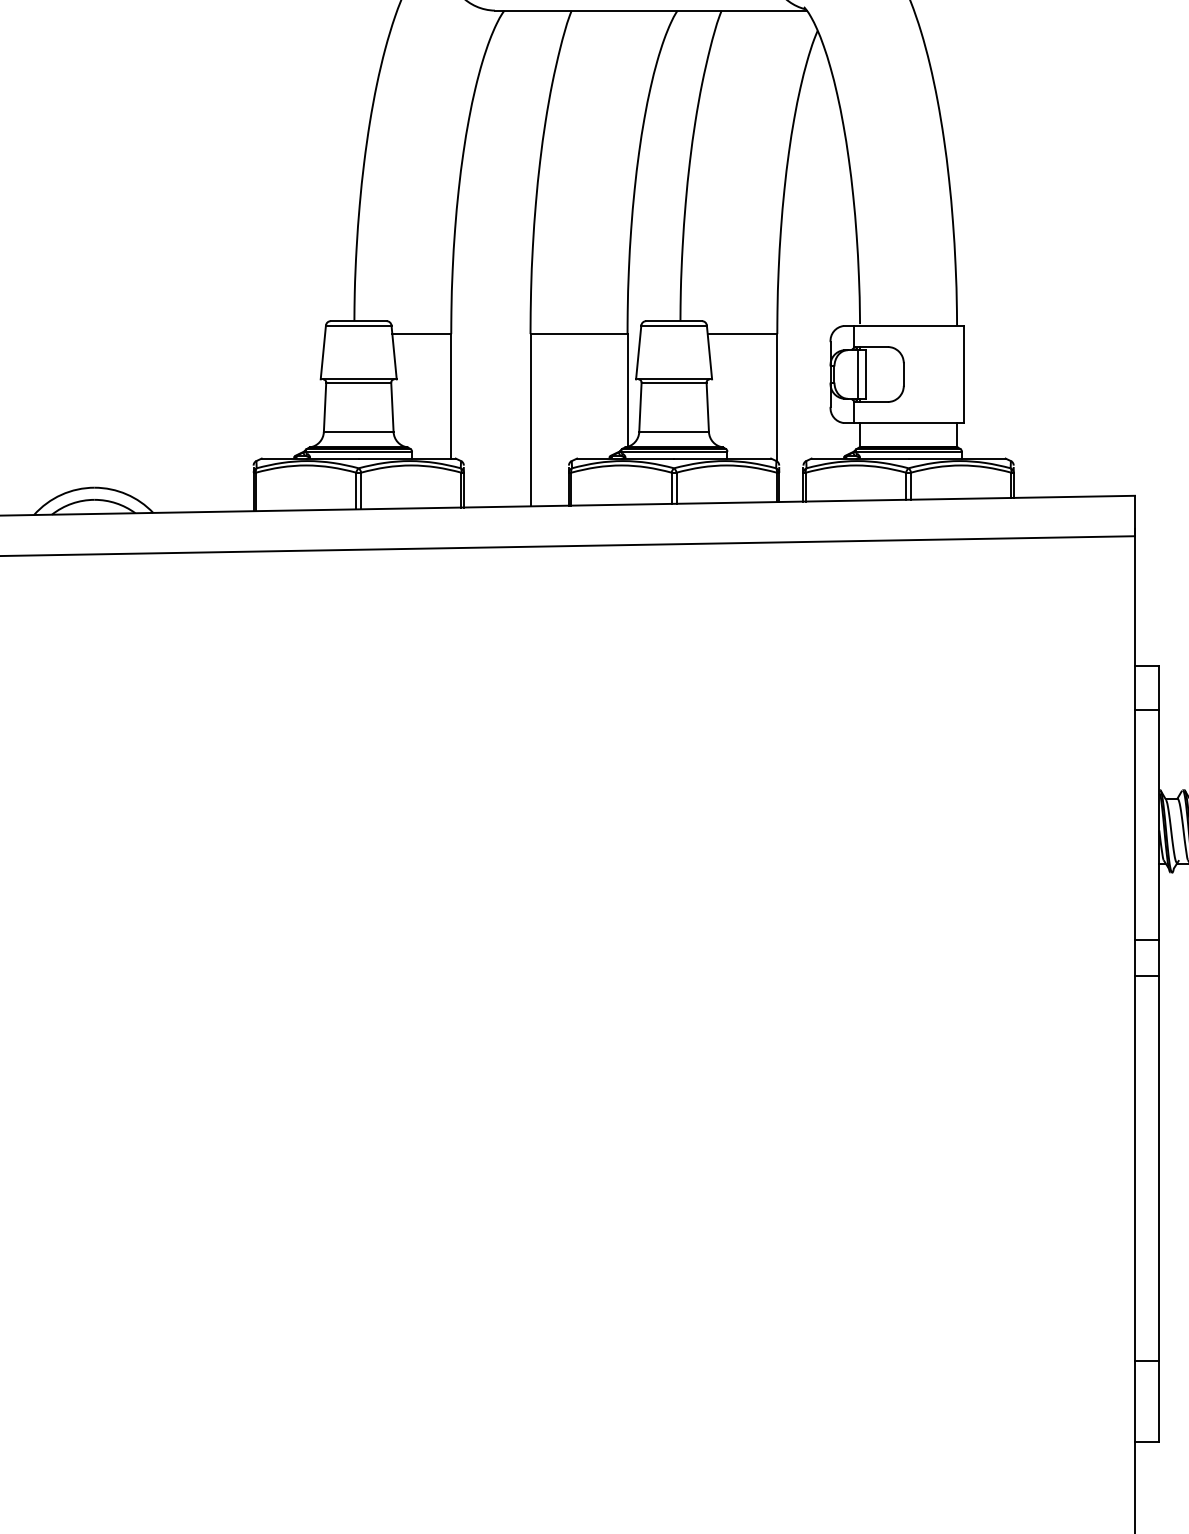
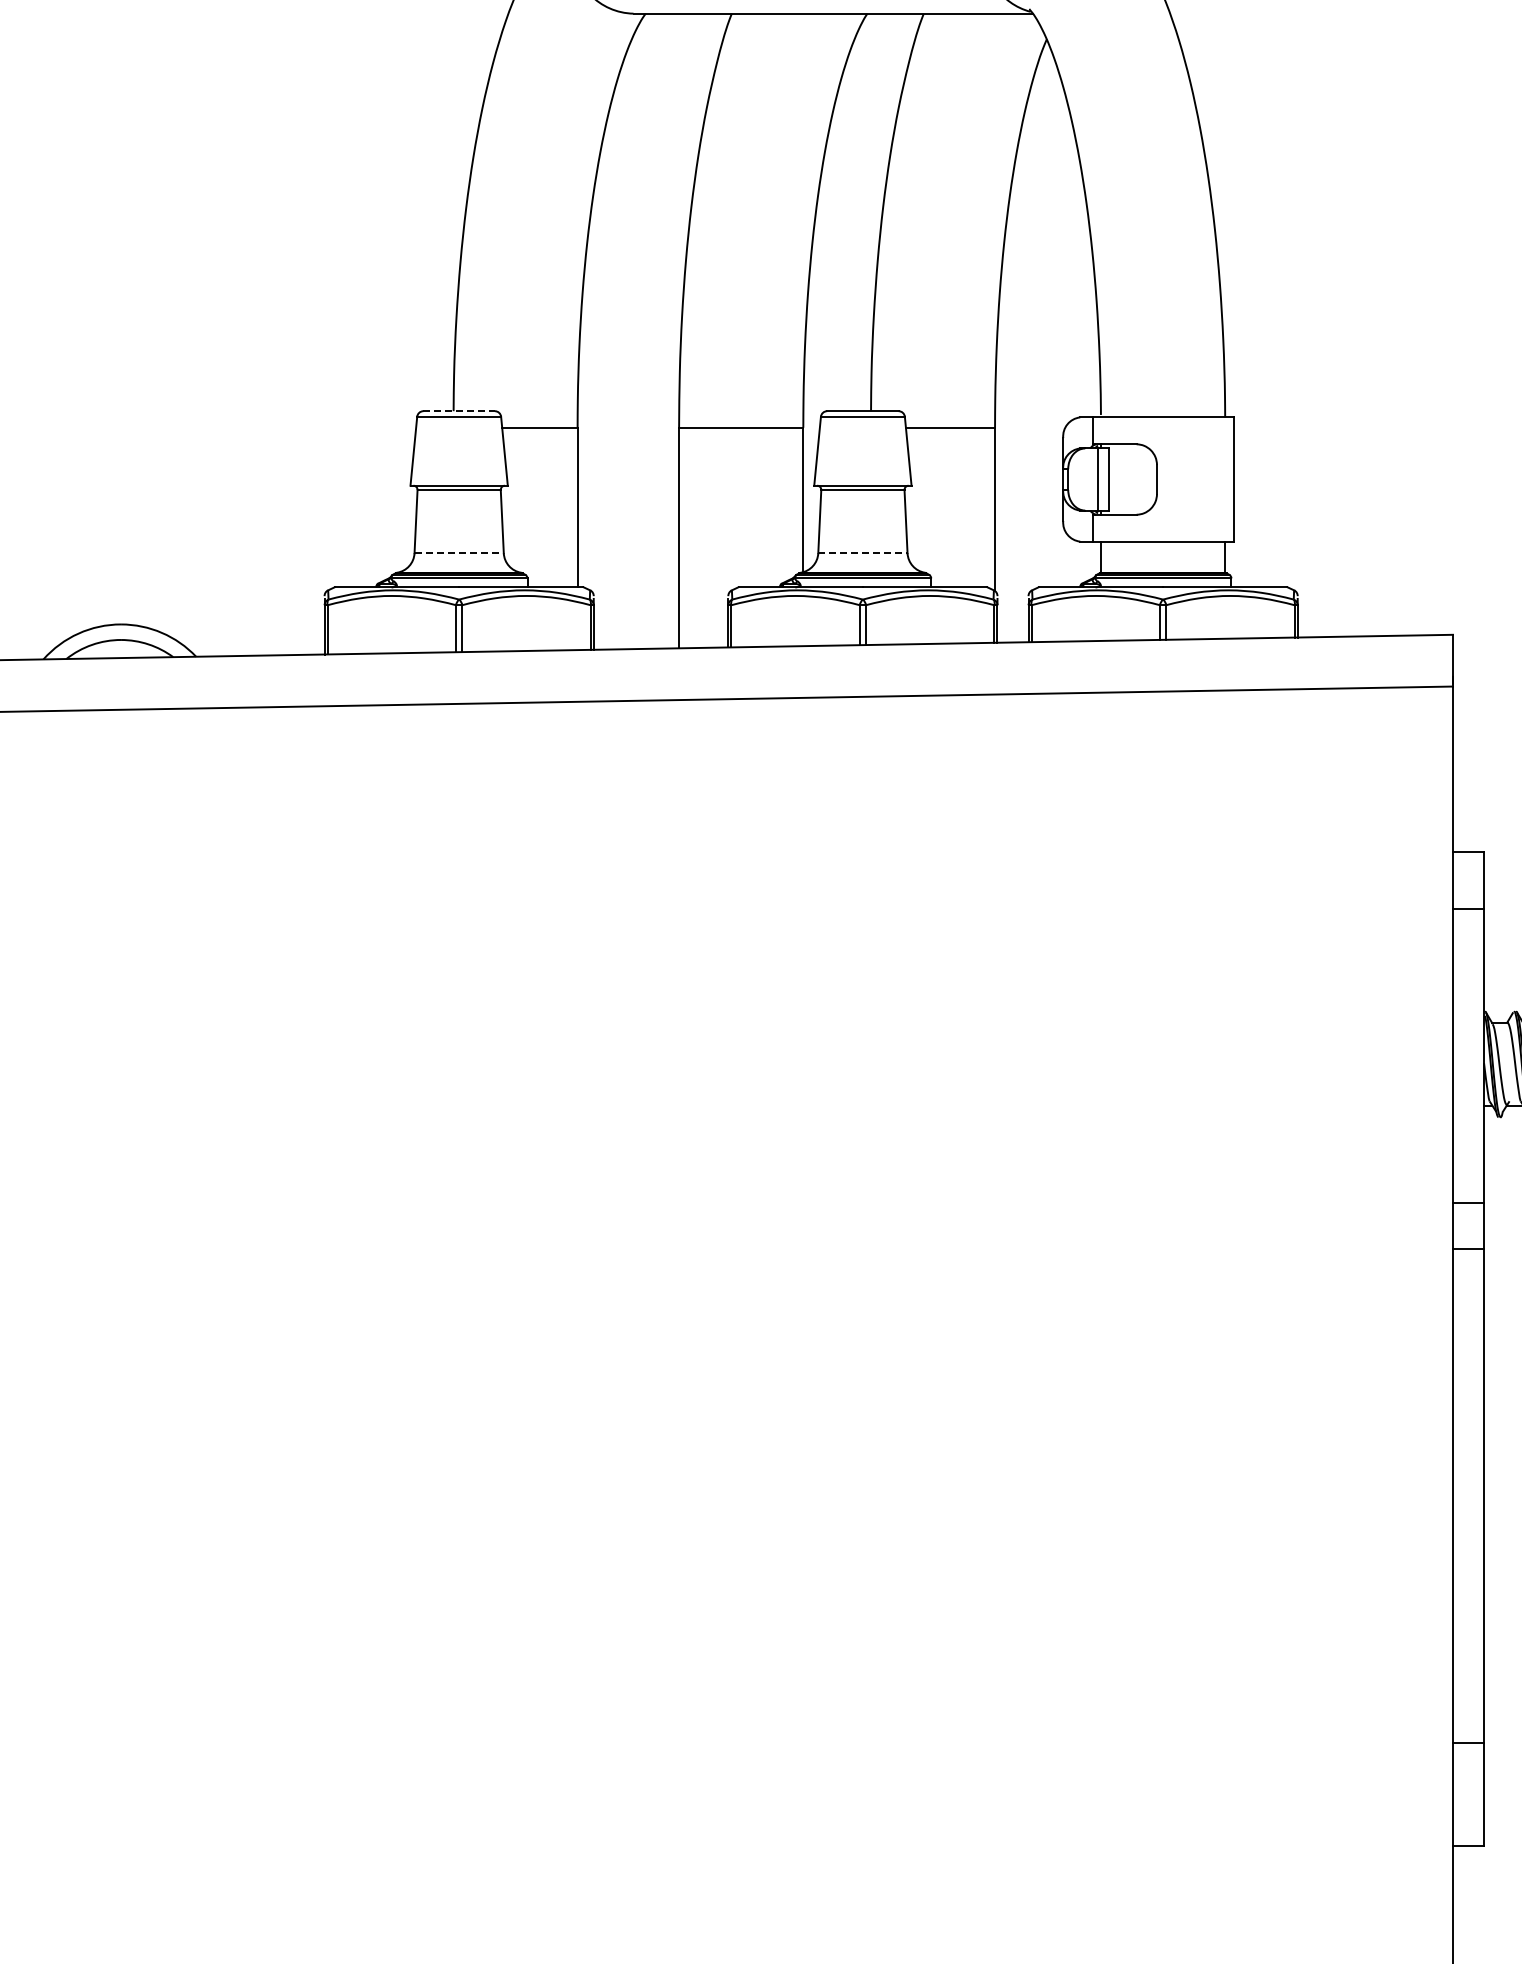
line: (358, 321) -> (459, 411), solid -> dashed
line: (358, 432) -> (459, 553), solid -> dashed
line: (673, 432) -> (862, 553), solid -> dashed

